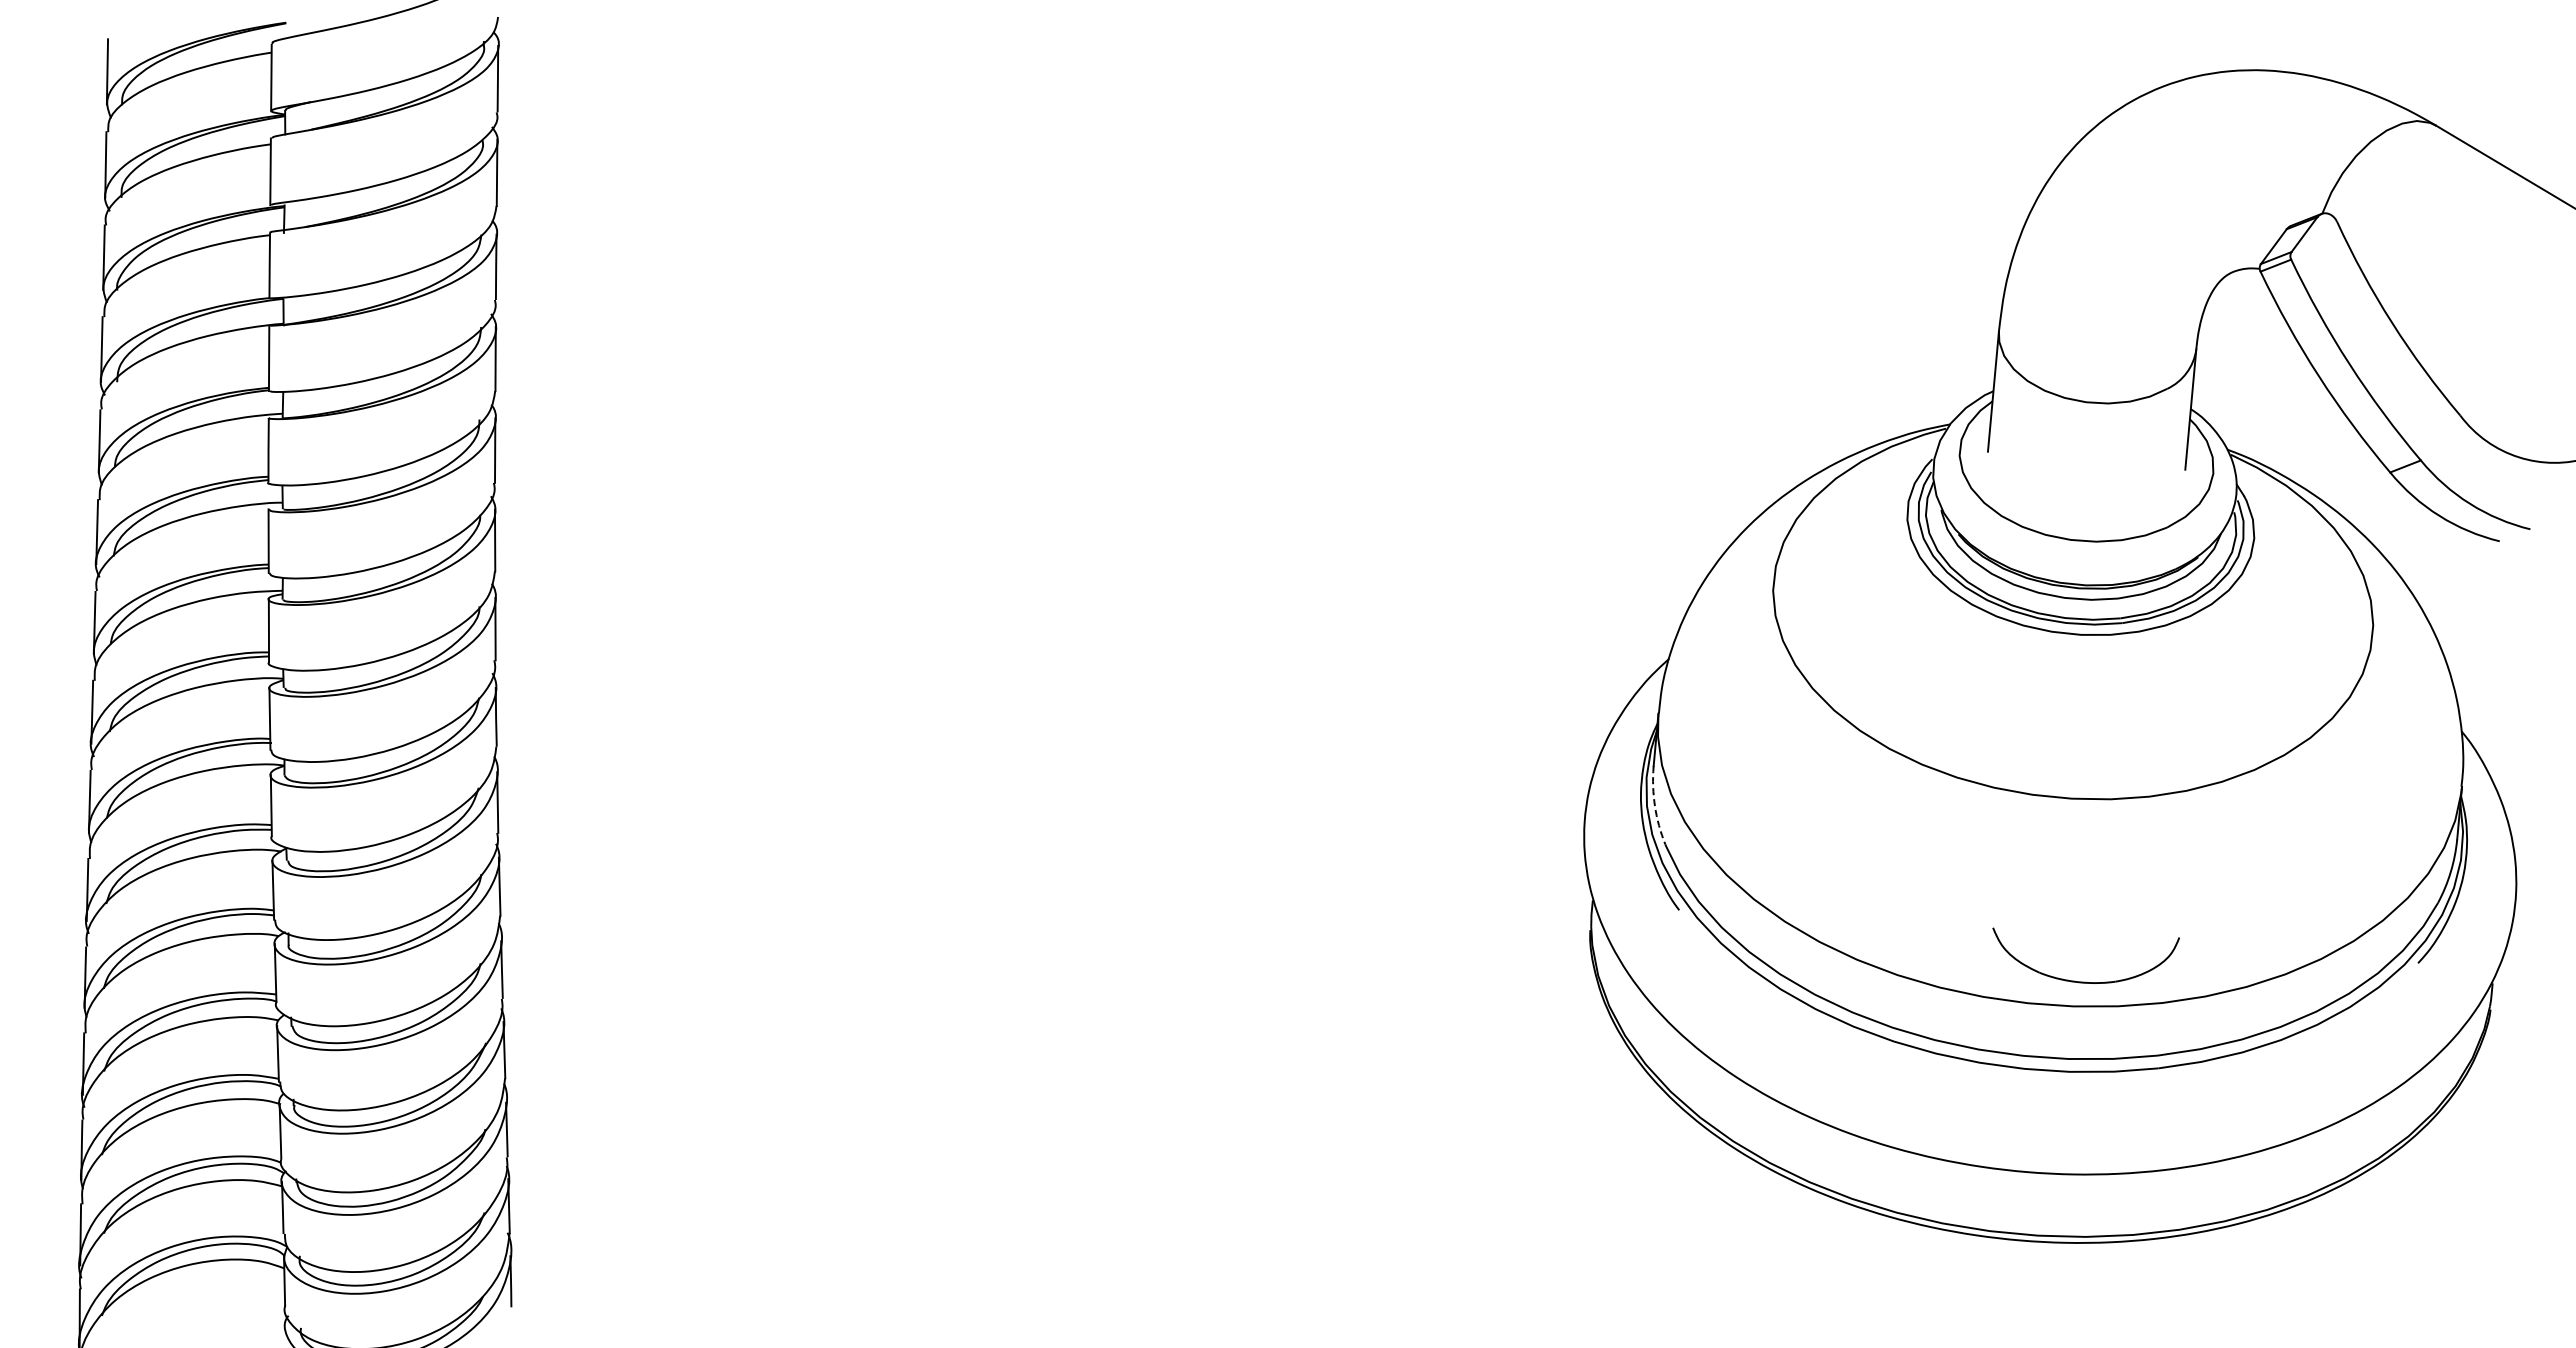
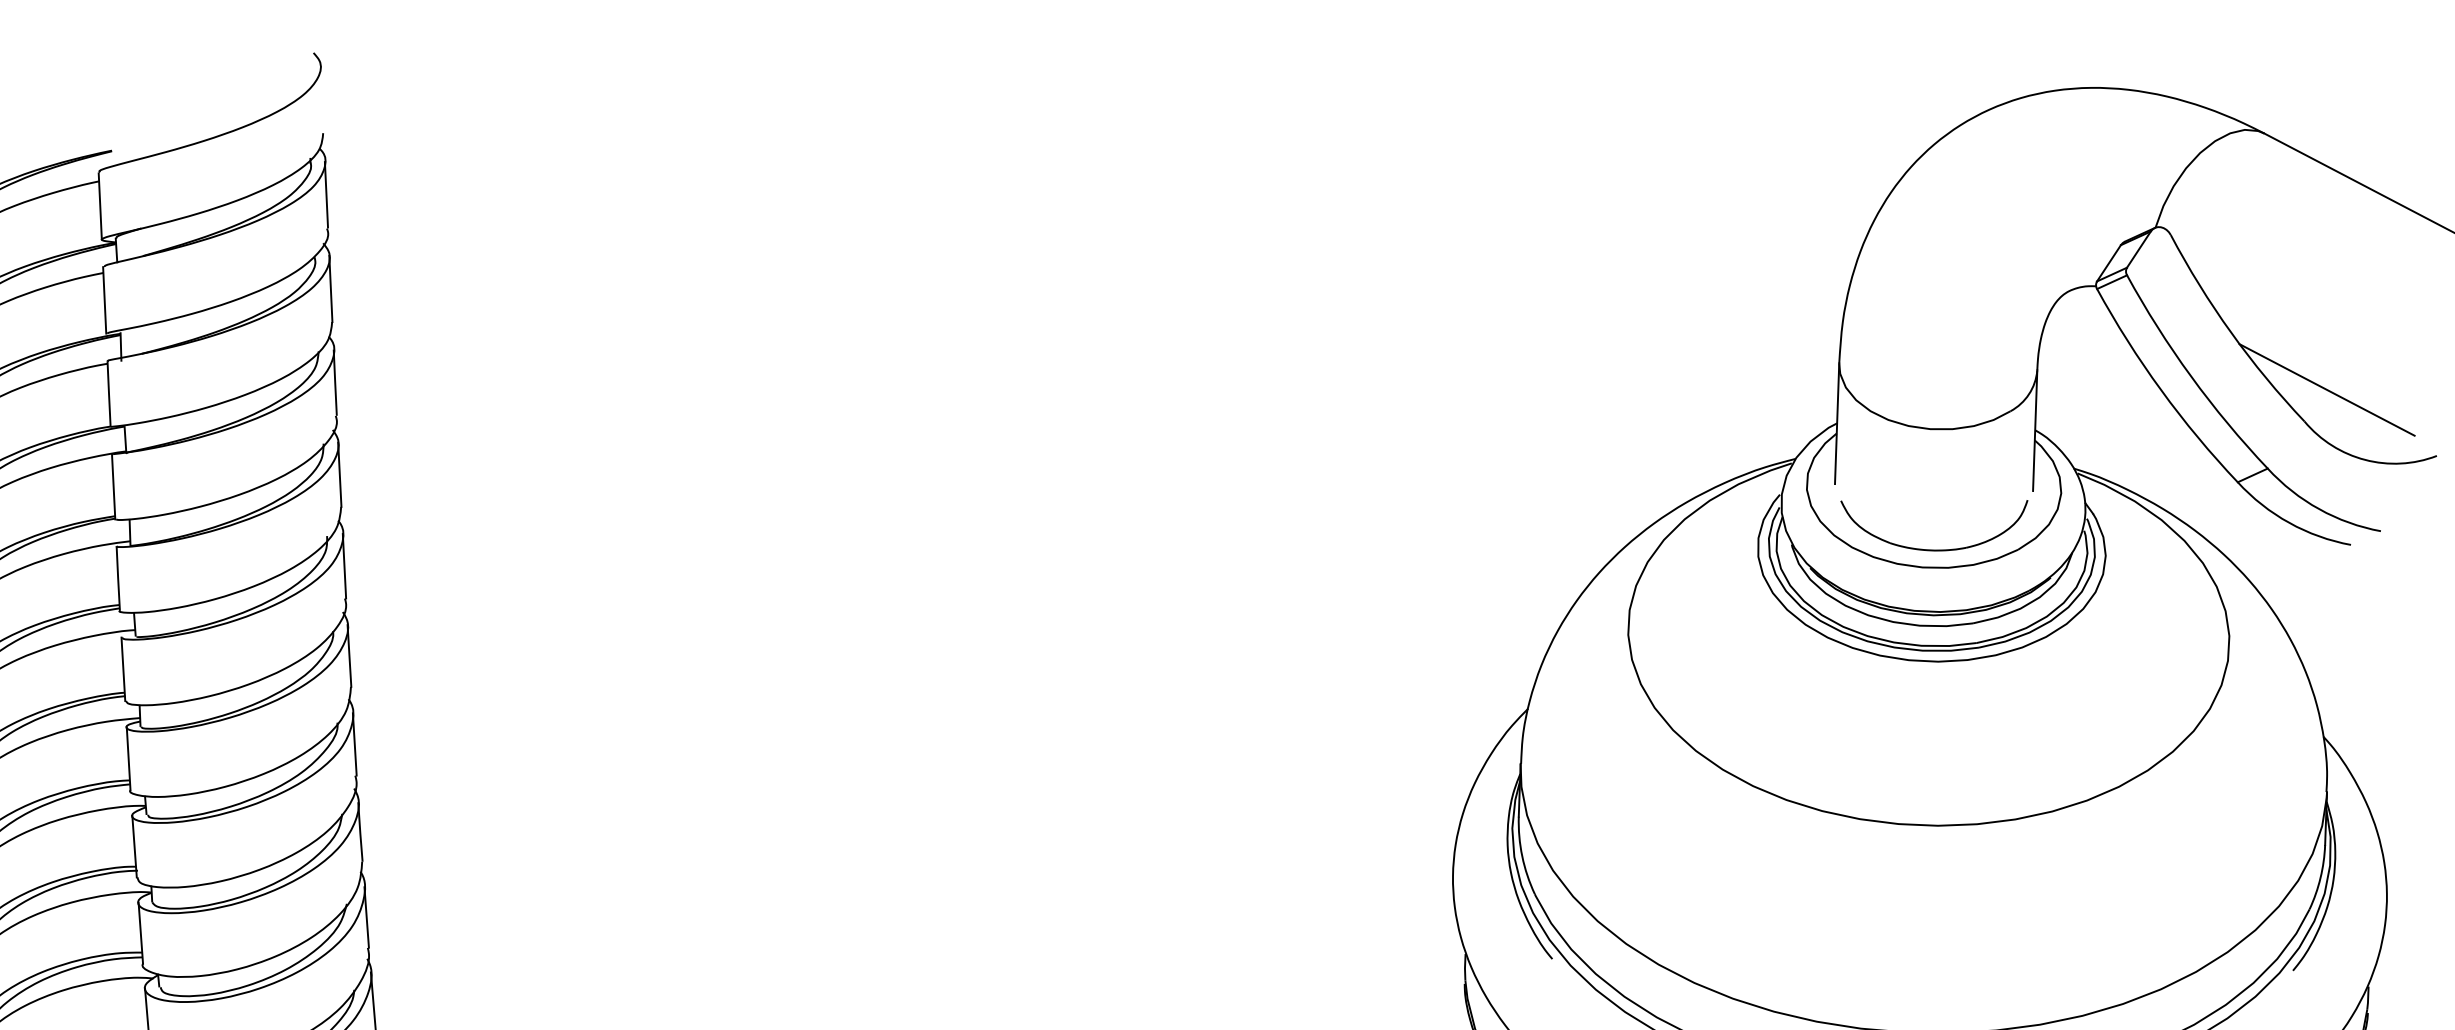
line: (2484, 384) -> (2327, 389), added
arc: (1654, 806) -> (1521, 856), dashed -> solid
part: (2085, 981) -> (1936, 549), moved

